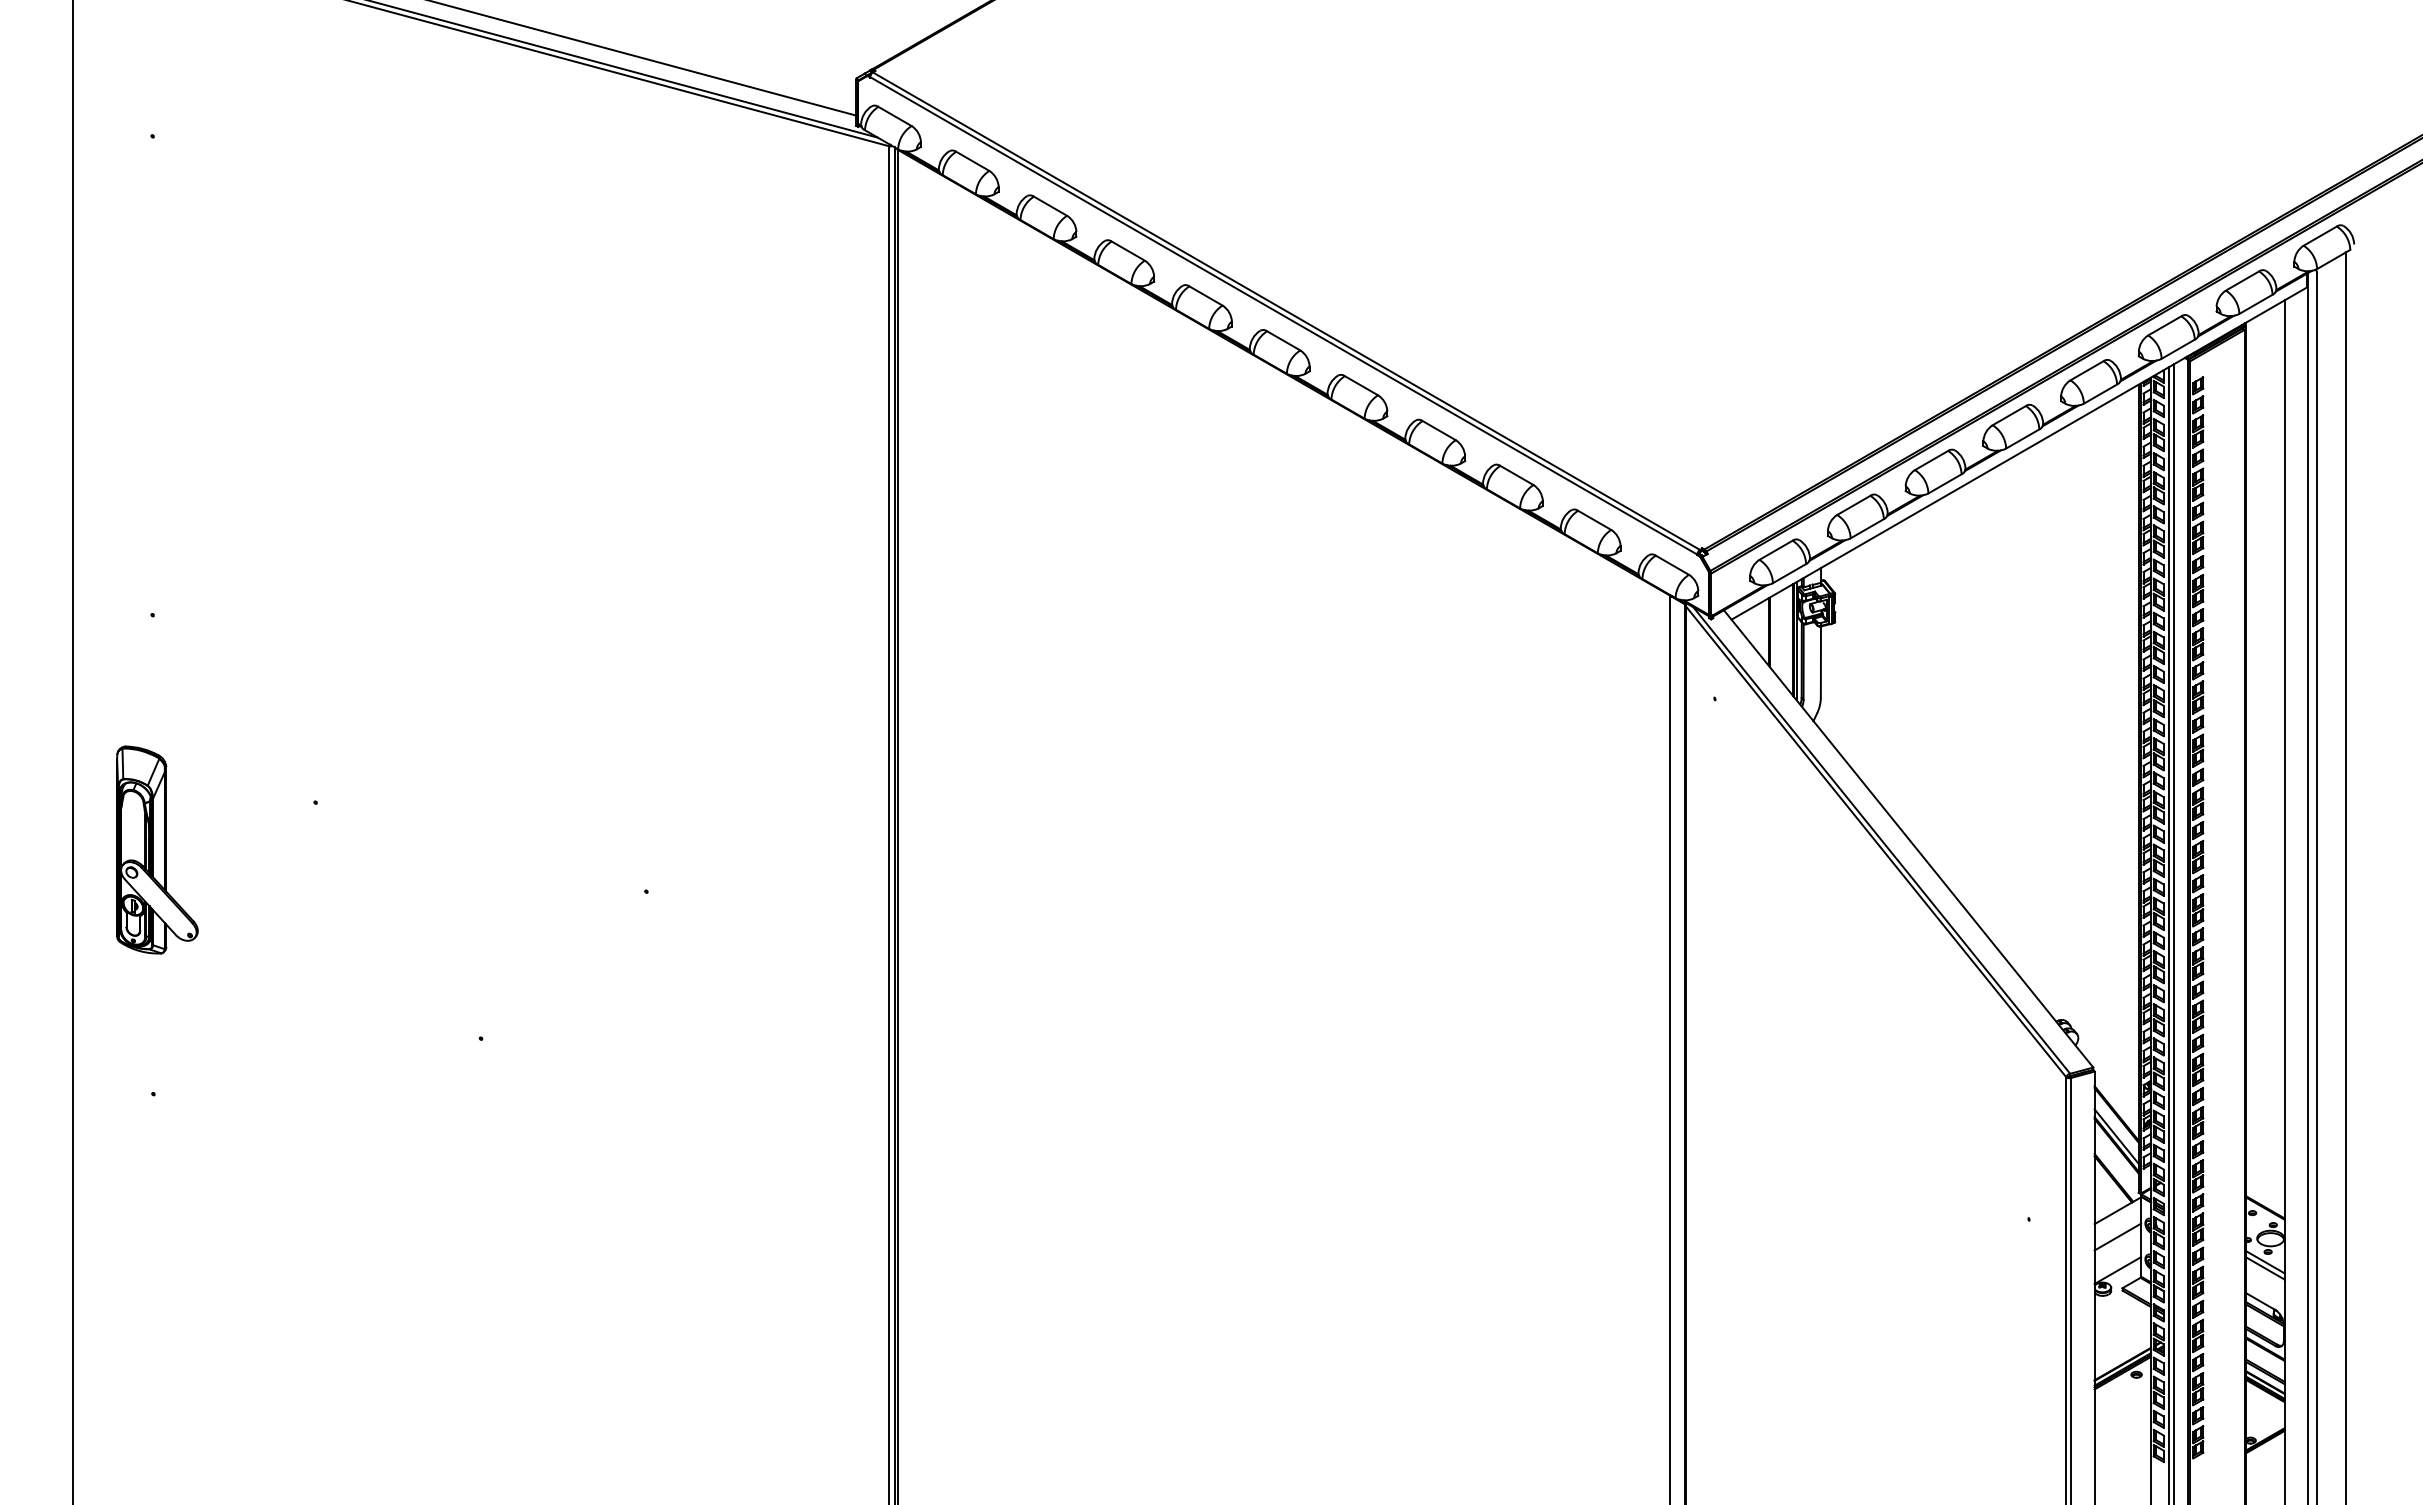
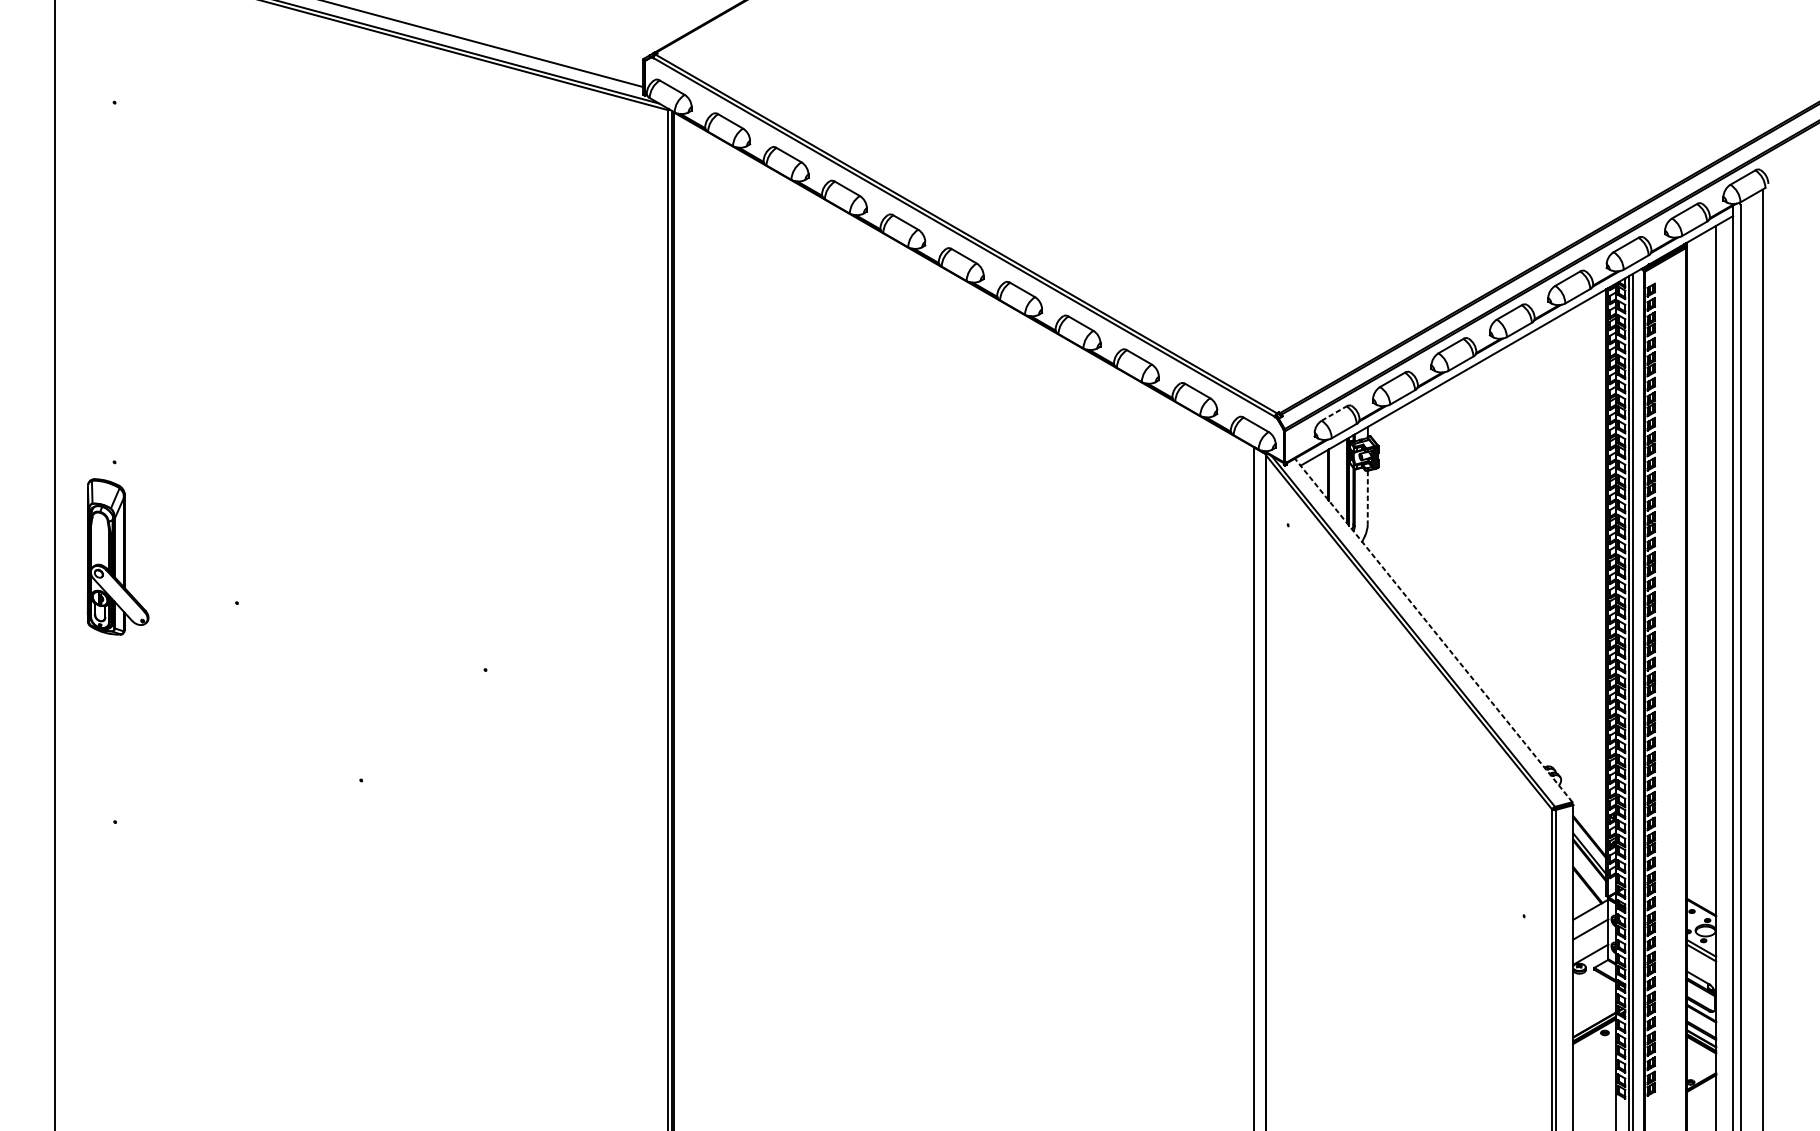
line: (1776, 550) -> (1334, 413), solid -> dashed
line: (1820, 662) -> (1367, 497), solid -> dashed
line: (1908, 838) -> (1433, 630), solid -> dashed
part: (157, 849) -> (118, 556), moved

